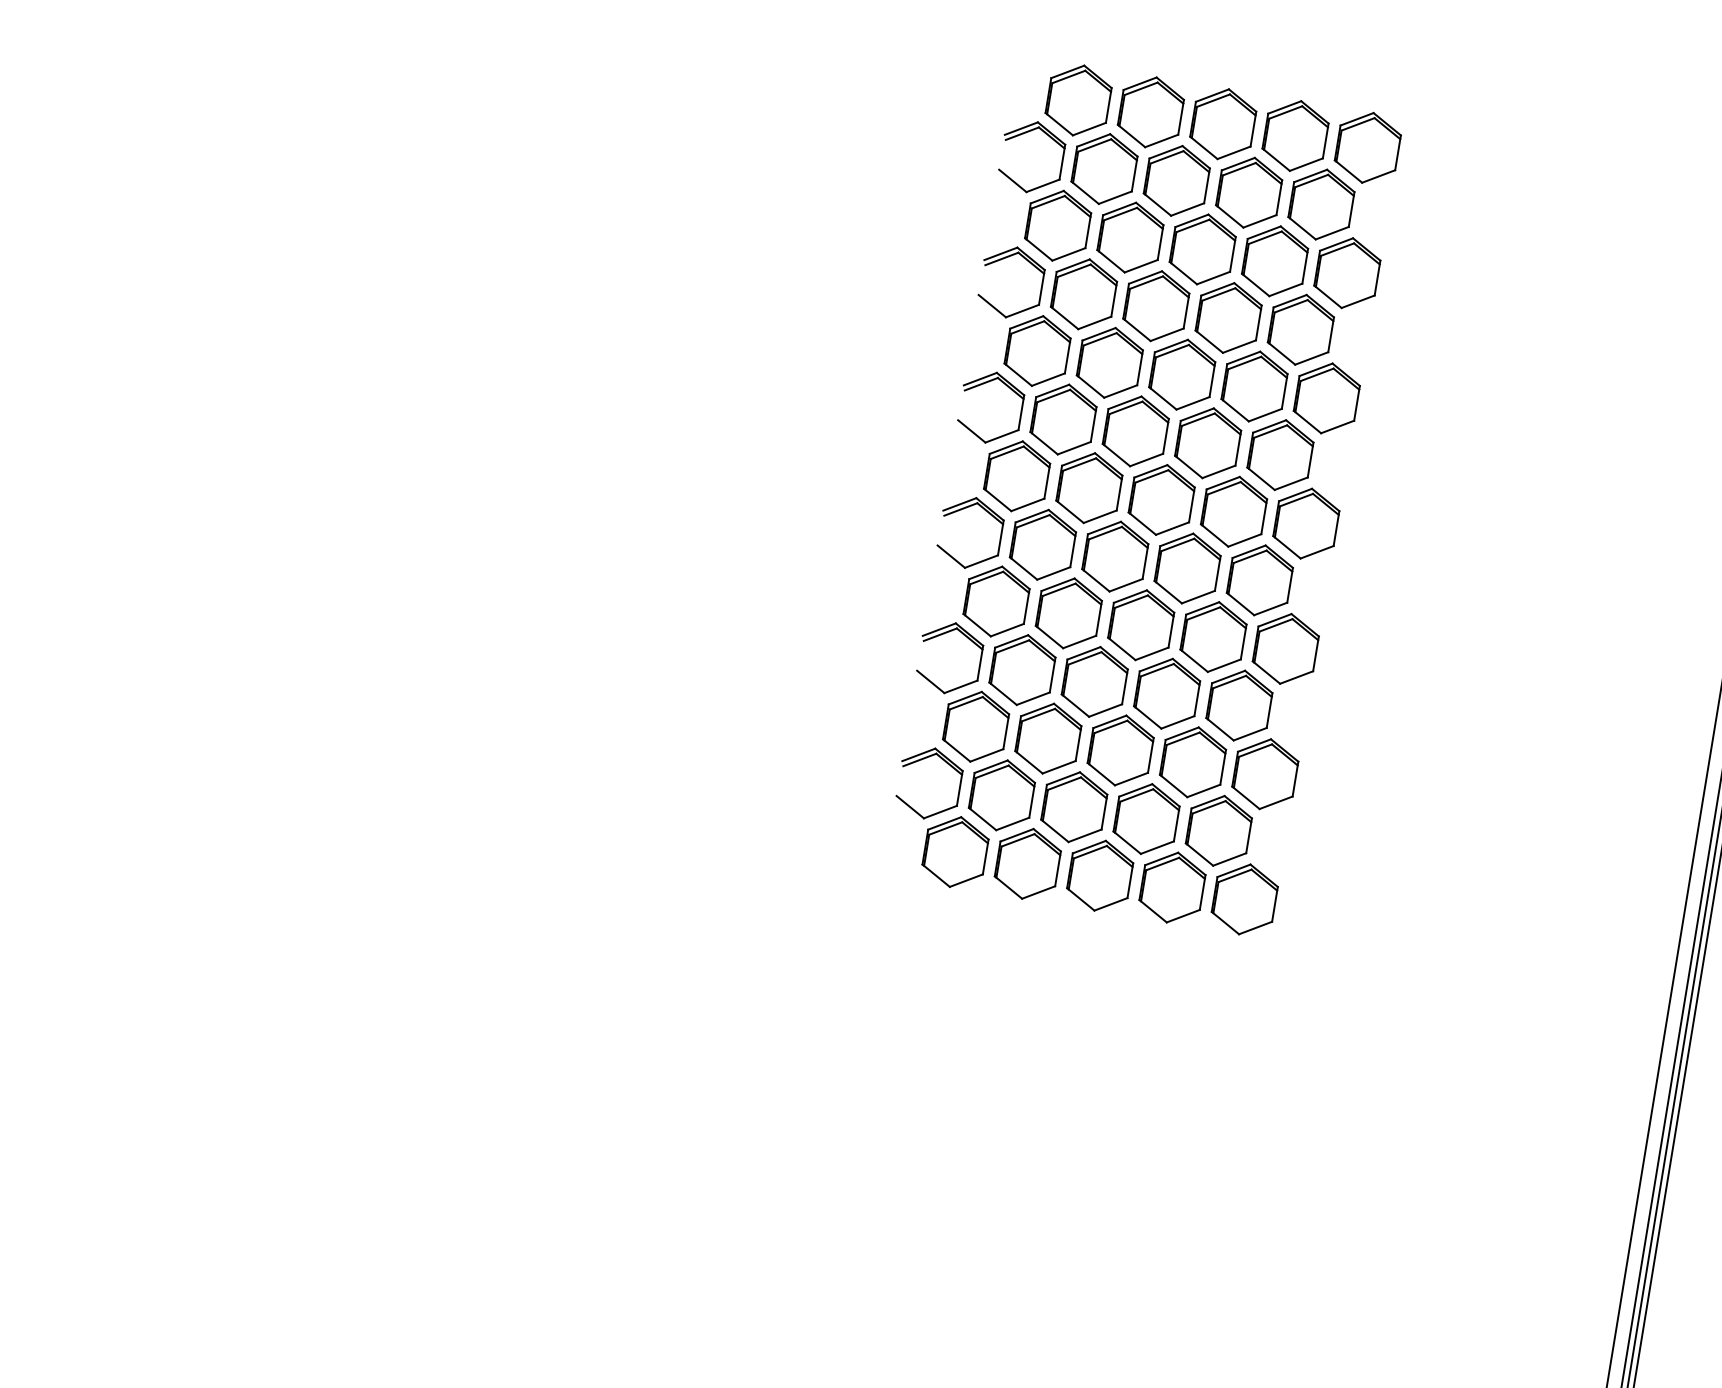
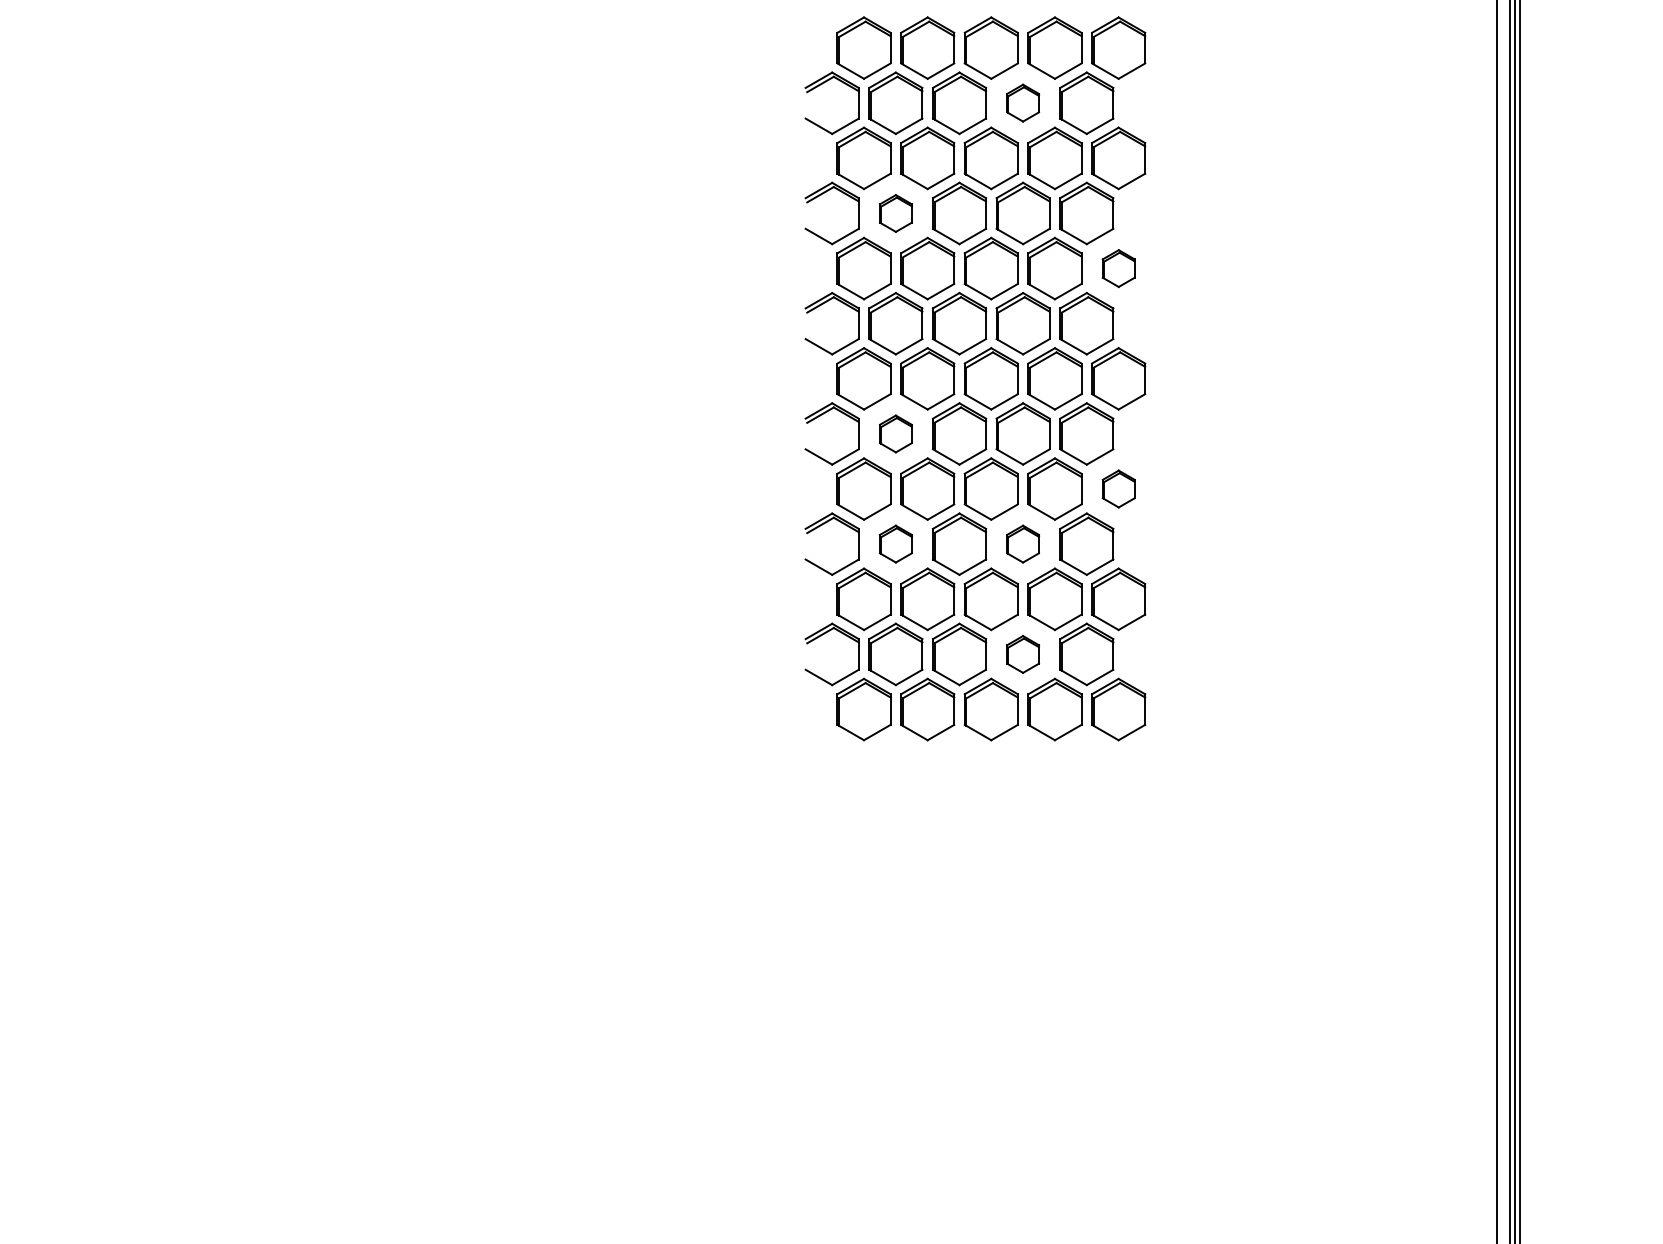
part: (1248, 191) -> (1022, 102), size x0.6
part: (1083, 294) -> (895, 213), size x0.6
part: (1326, 398) -> (1118, 268), size x0.6
part: (1042, 544) -> (895, 433), size x0.6
part: (1285, 648) -> (1118, 488), size x0.6
part: (1022, 669) -> (895, 543), size x0.6
part: (1166, 692) -> (1022, 543), size x0.6
part: (1145, 818) -> (1022, 654), size x0.6

